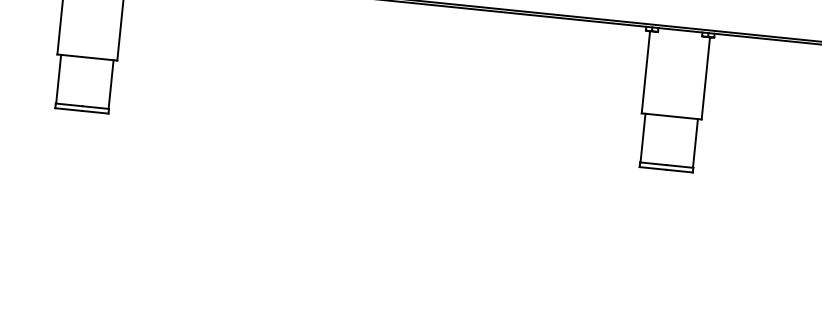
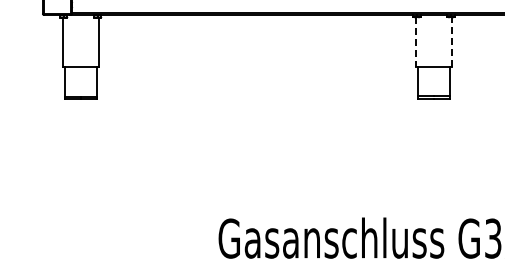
line: (645, 72) -> (415, 42), solid -> dashed
line: (706, 79) -> (452, 42), solid -> dashed

